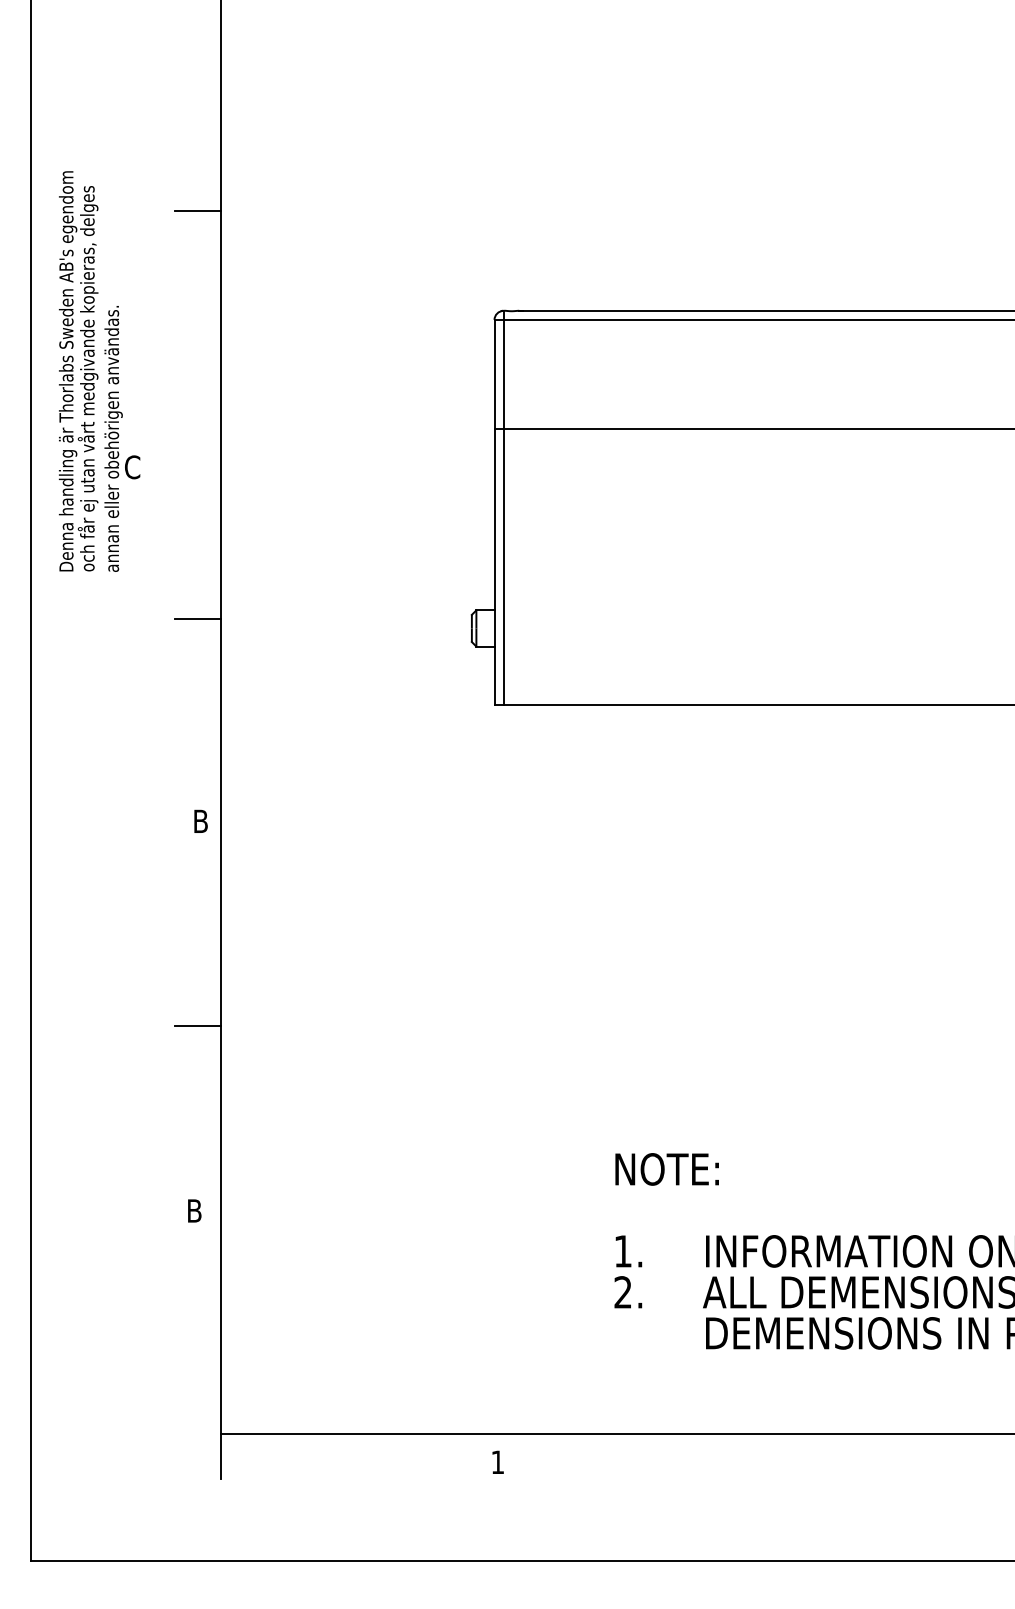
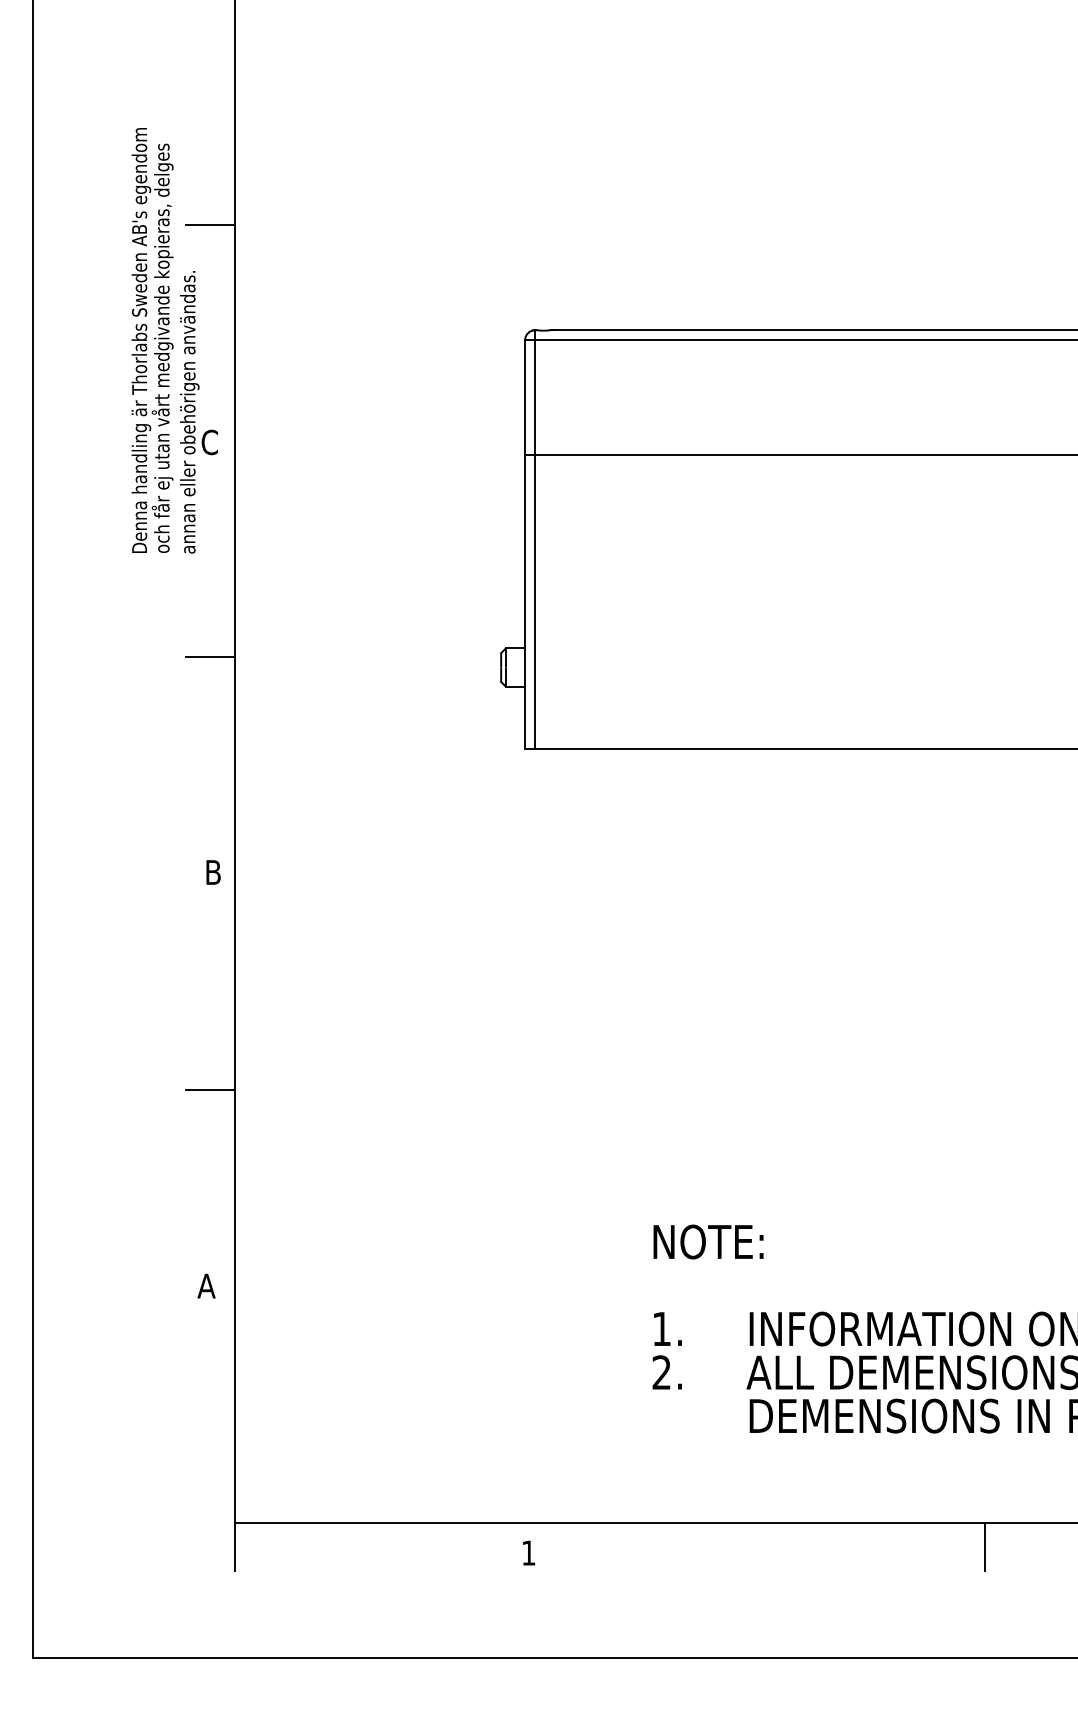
text: (99, 371) -> (174, 340), moved
text: (194, 1210) -> (206, 1285), B -> A
line: (927, 1457) -> (984, 1547), added

